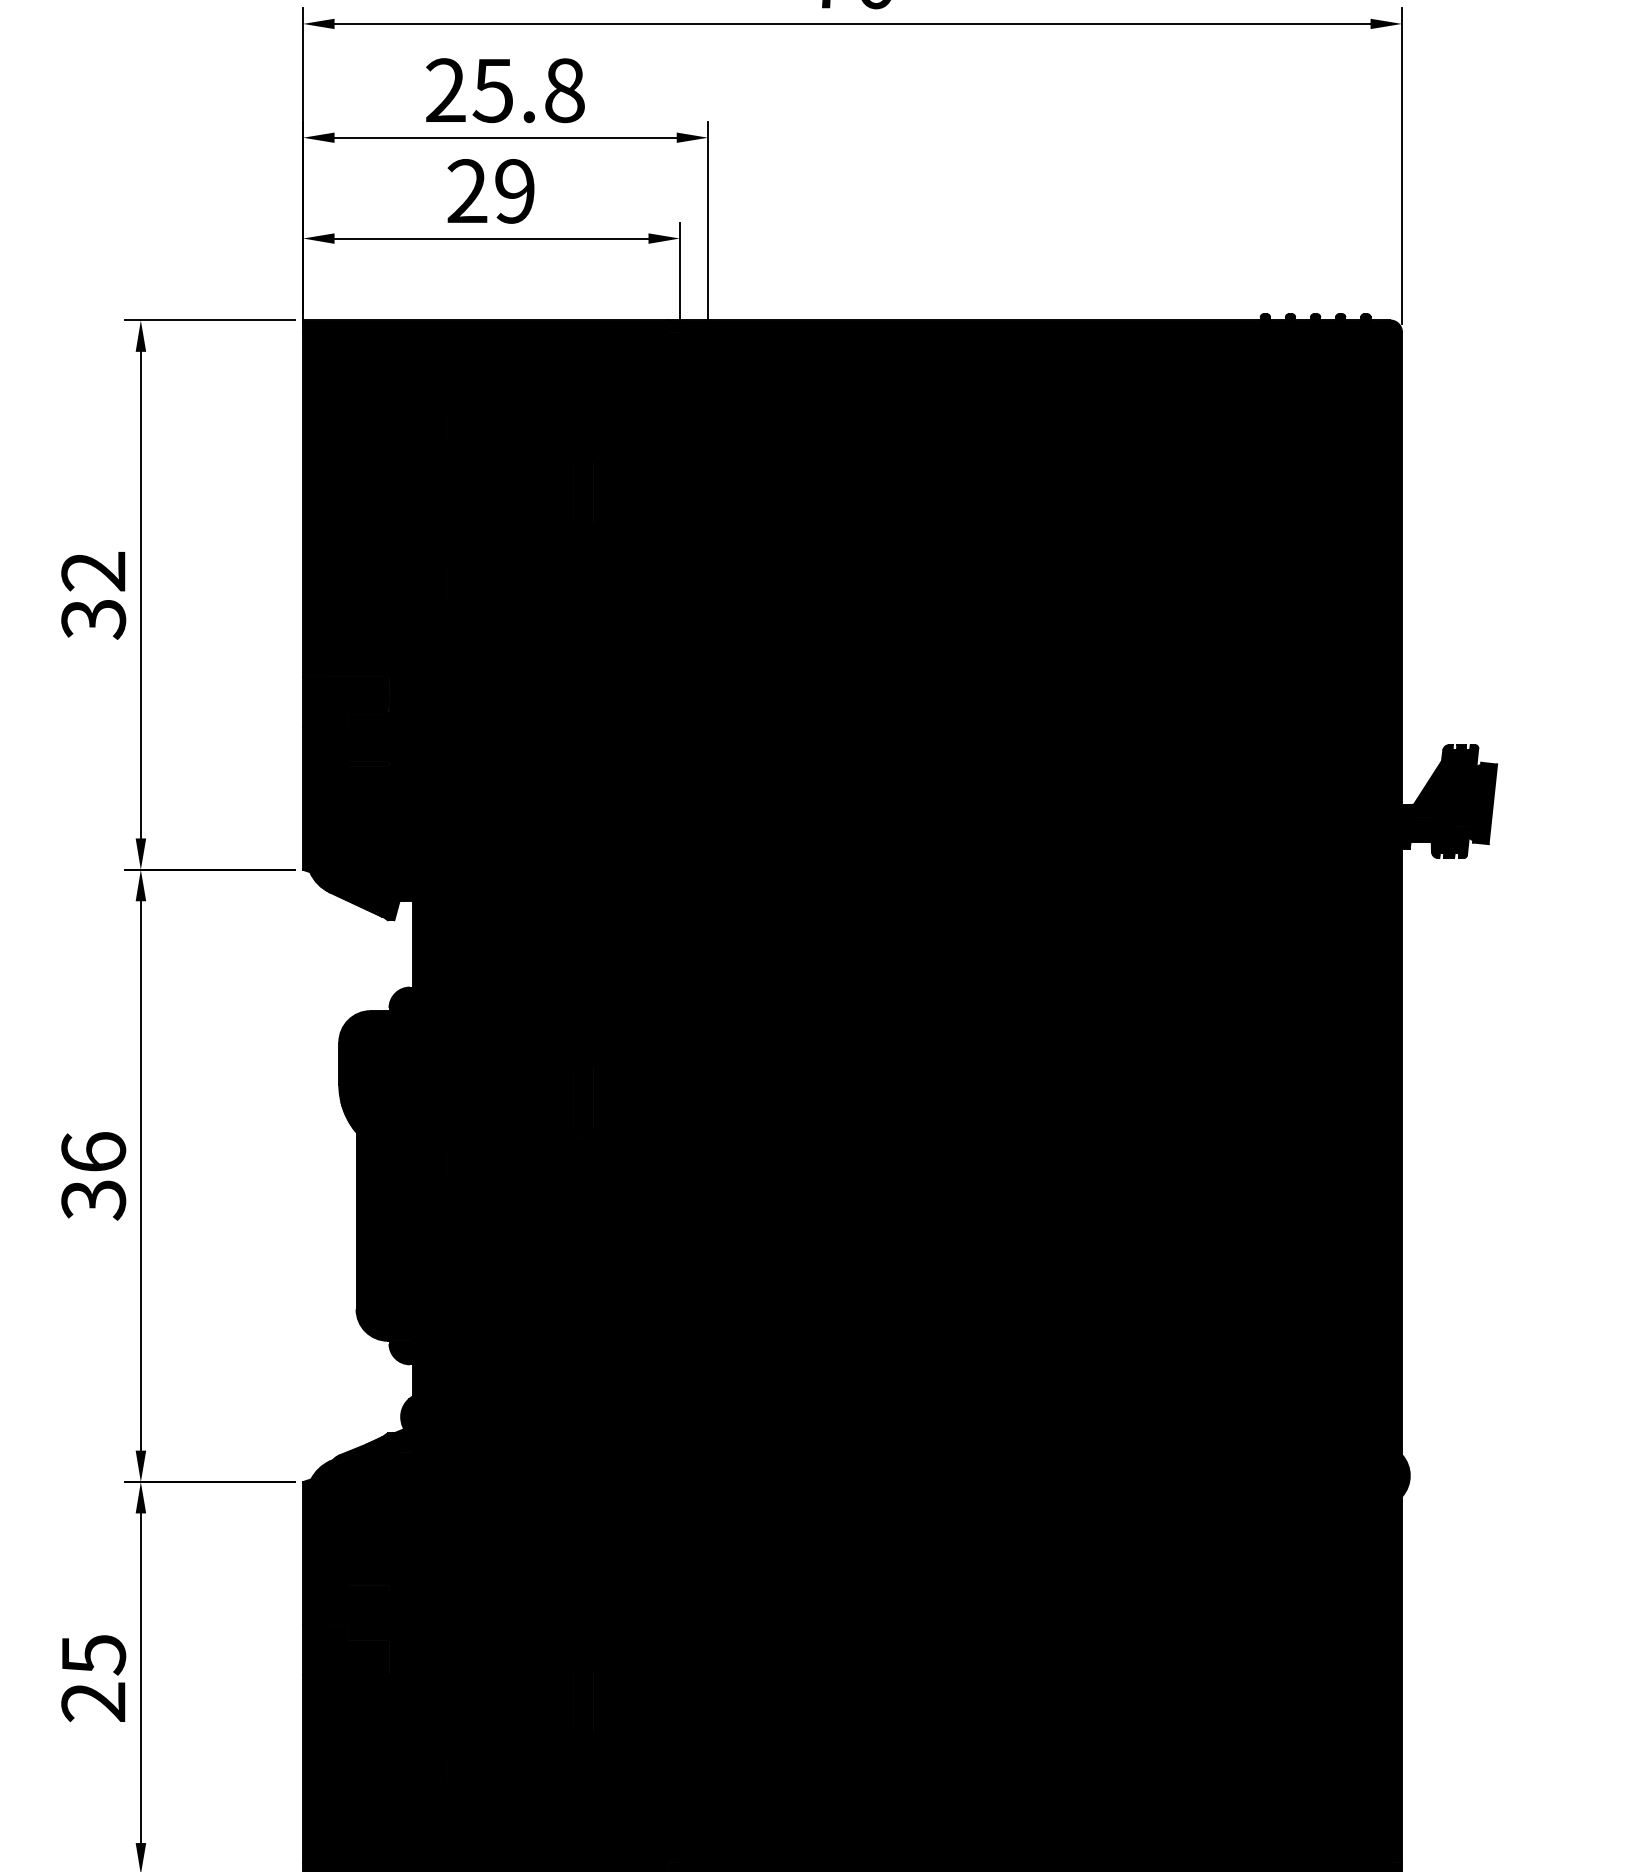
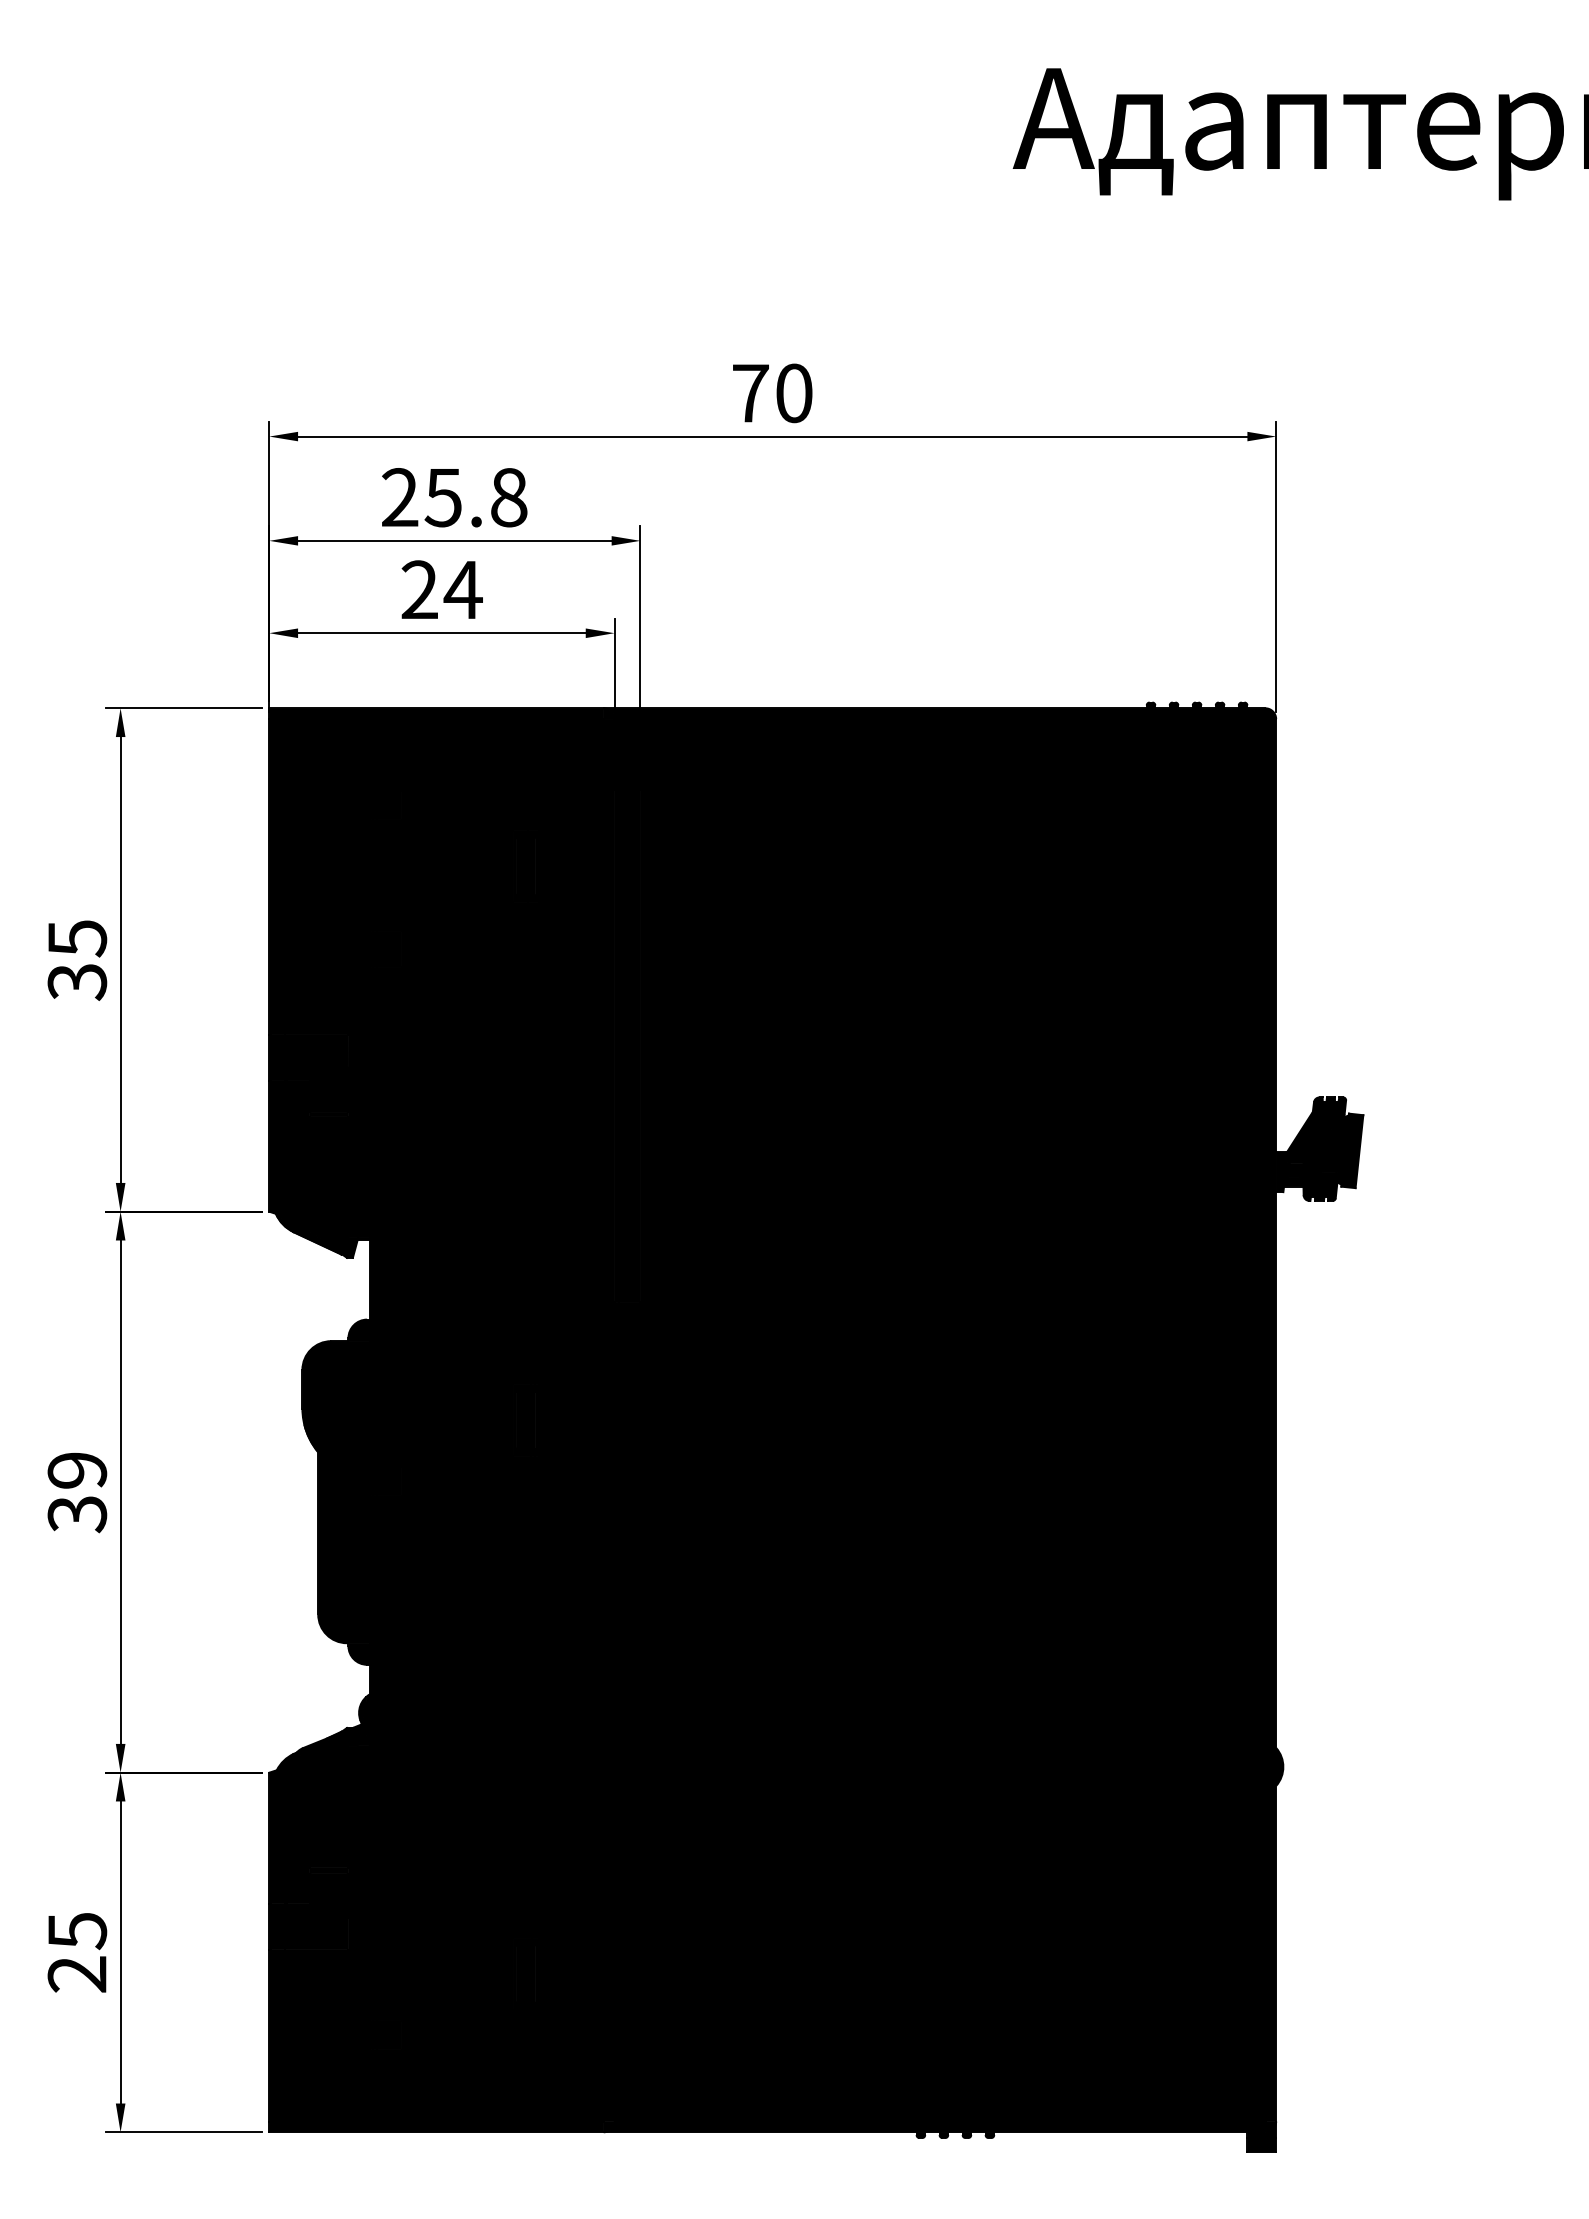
text: (513, 190) -> (462, 589), 29 -> 24
text: (93, 571) -> (77, 938), 32 -> 35
text: (93, 1152) -> (77, 1470), 36 -> 39

